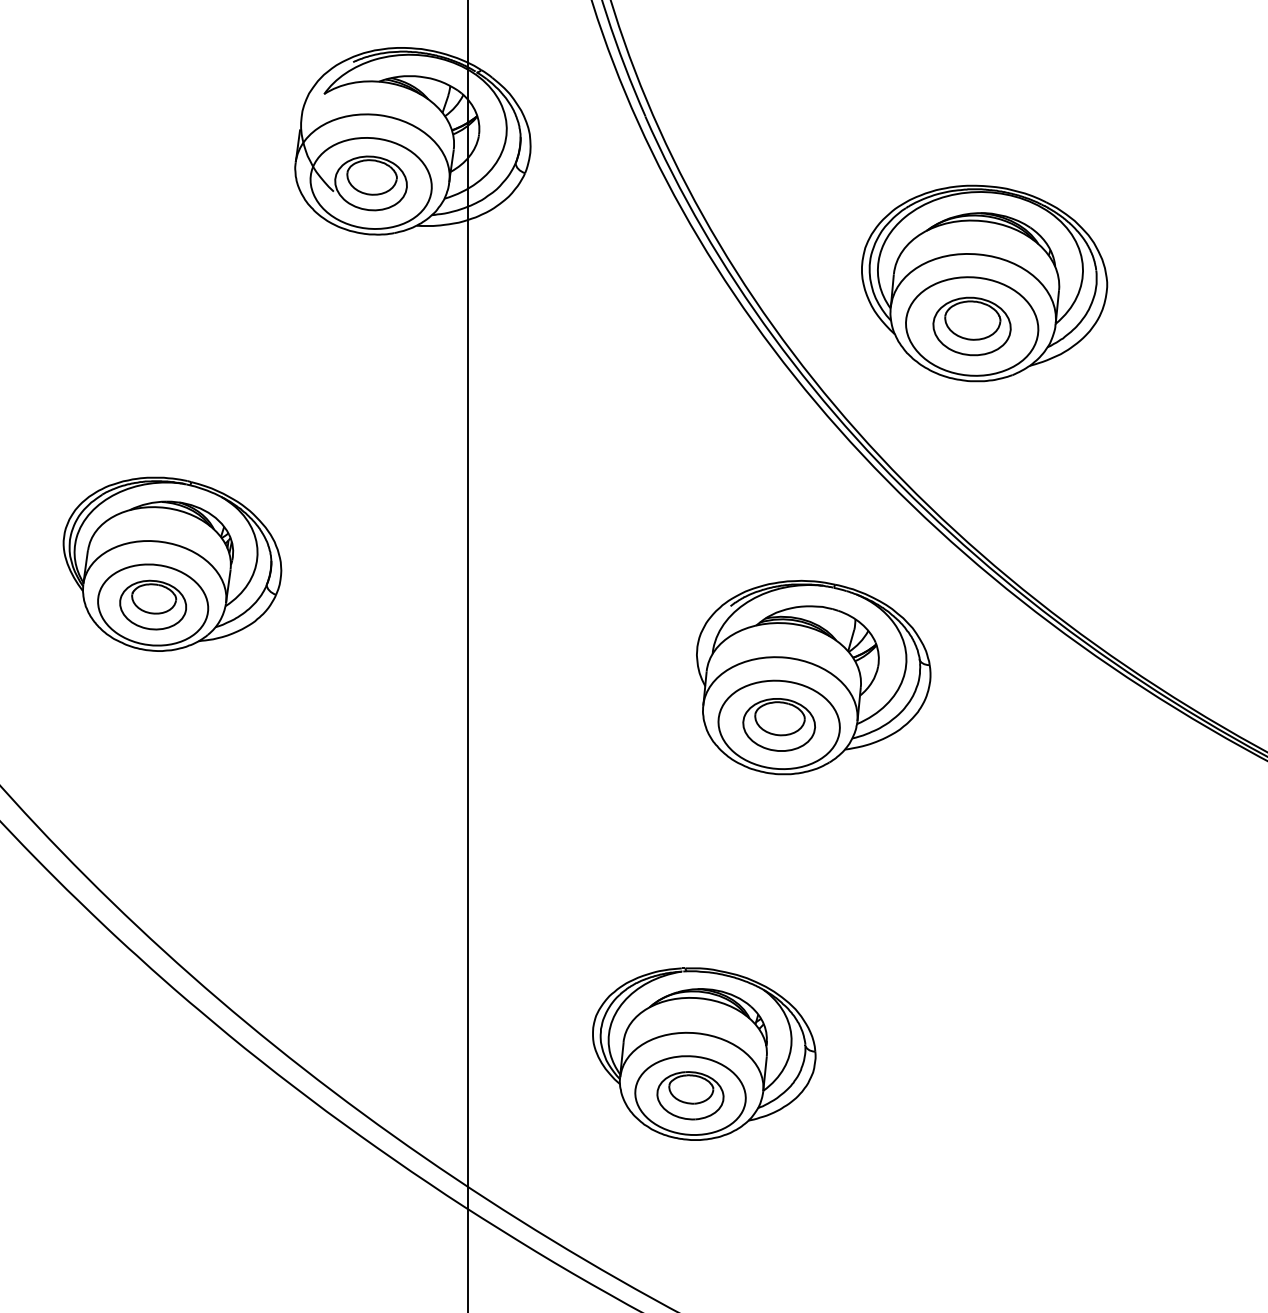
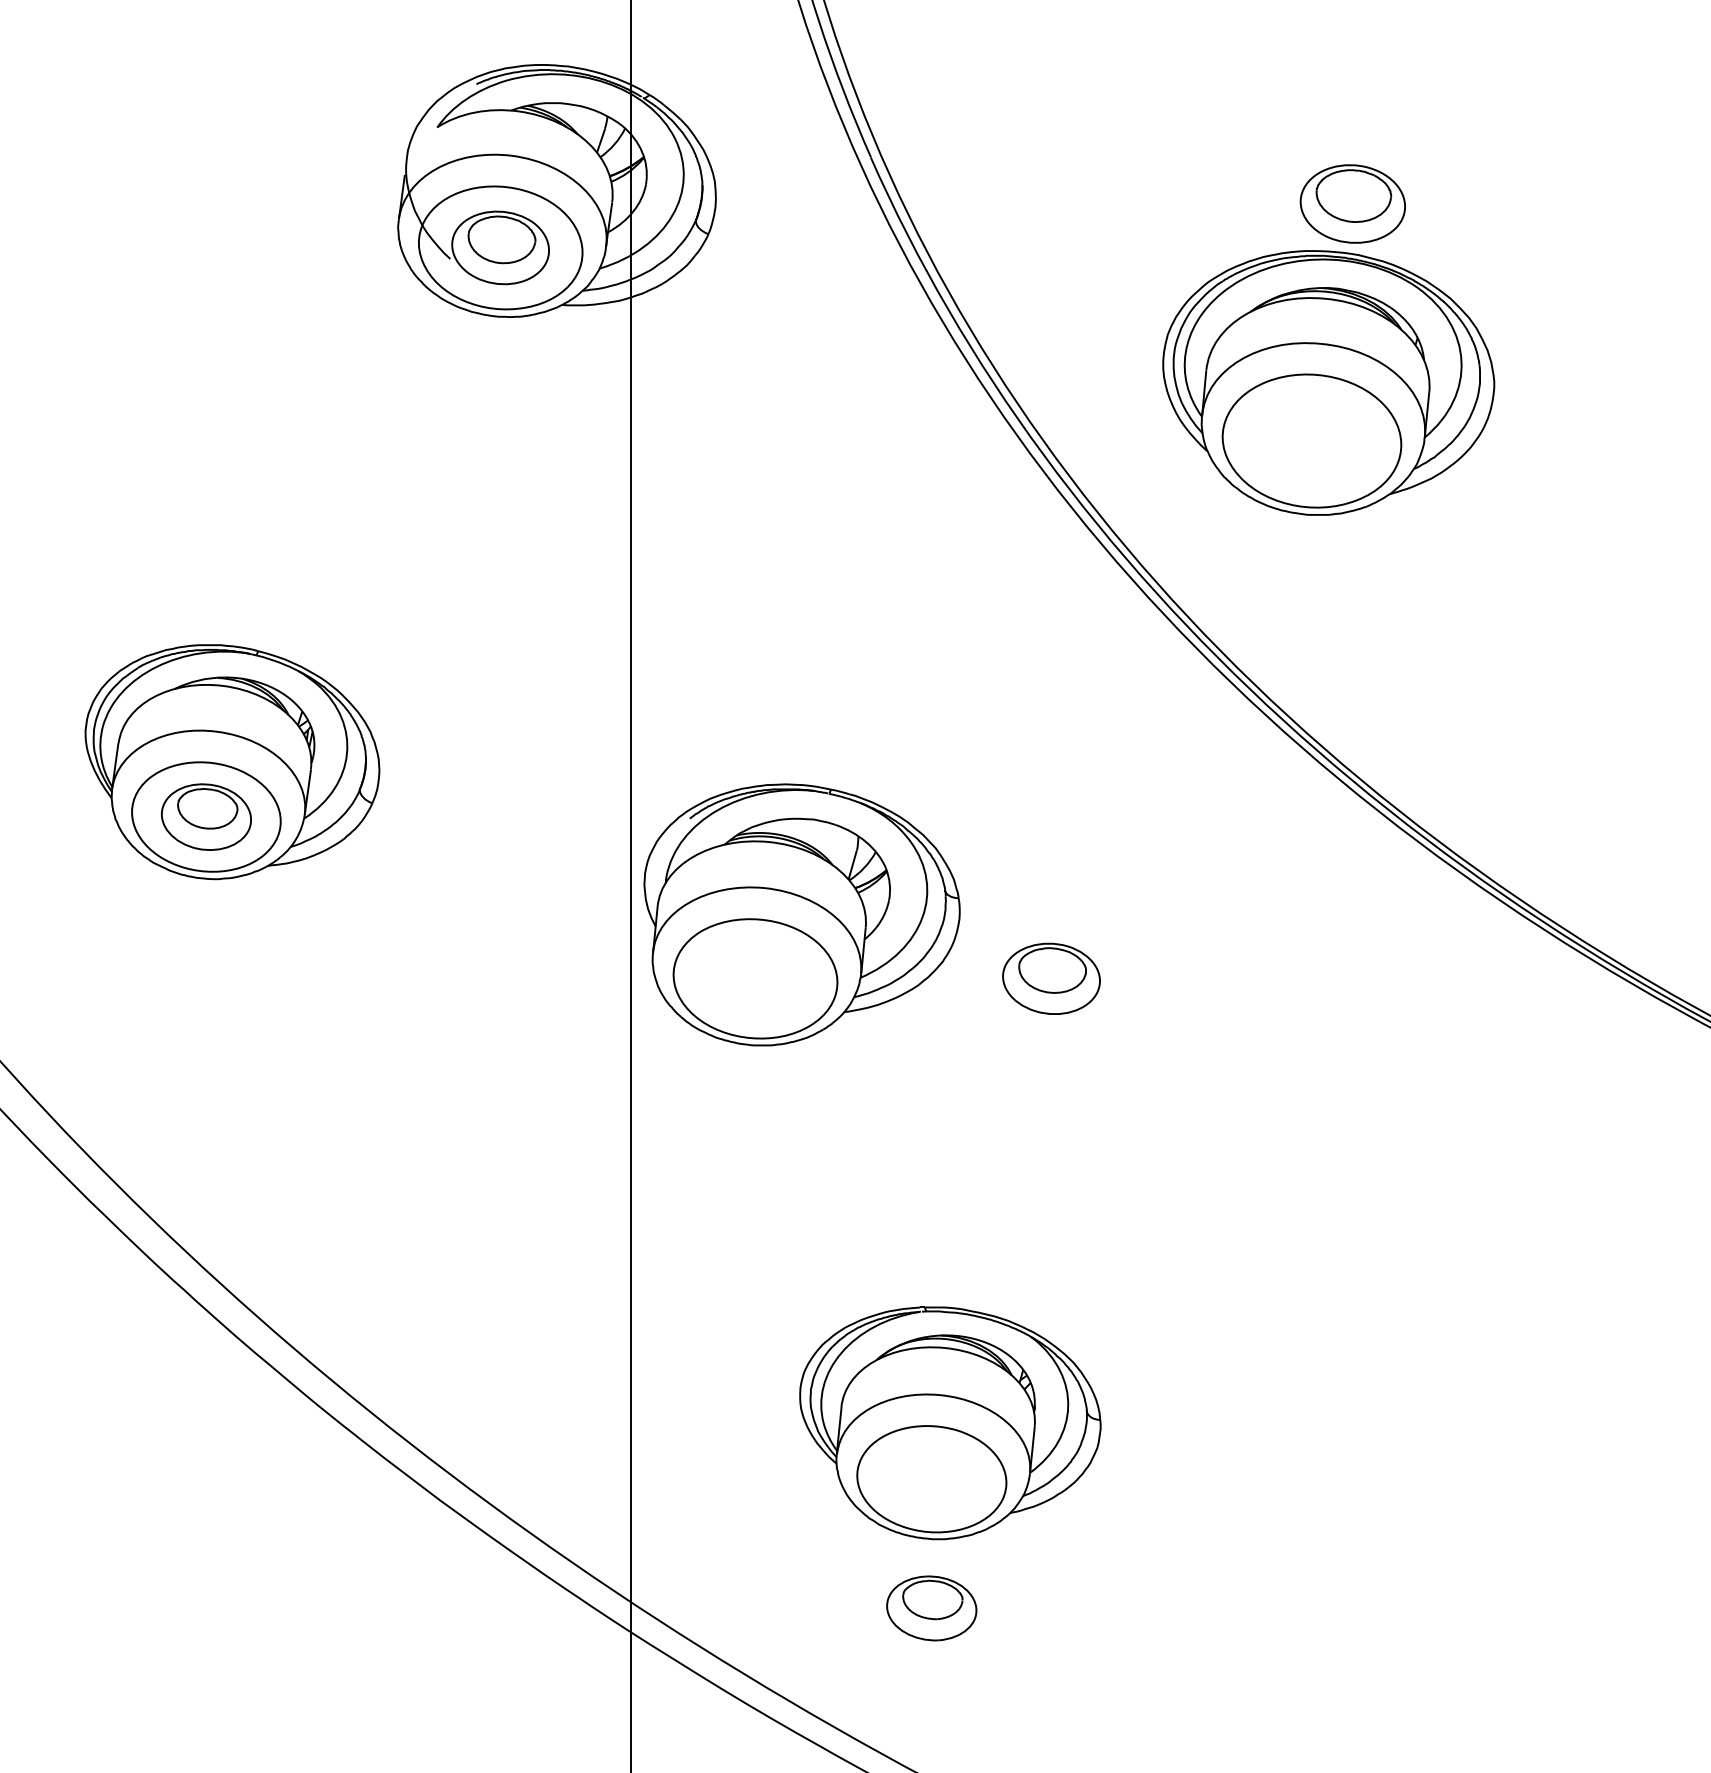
part: (971, 326) -> (1352, 203), moved
part: (813, 677) -> (801, 914), moved
part: (690, 1095) -> (931, 1608), moved

